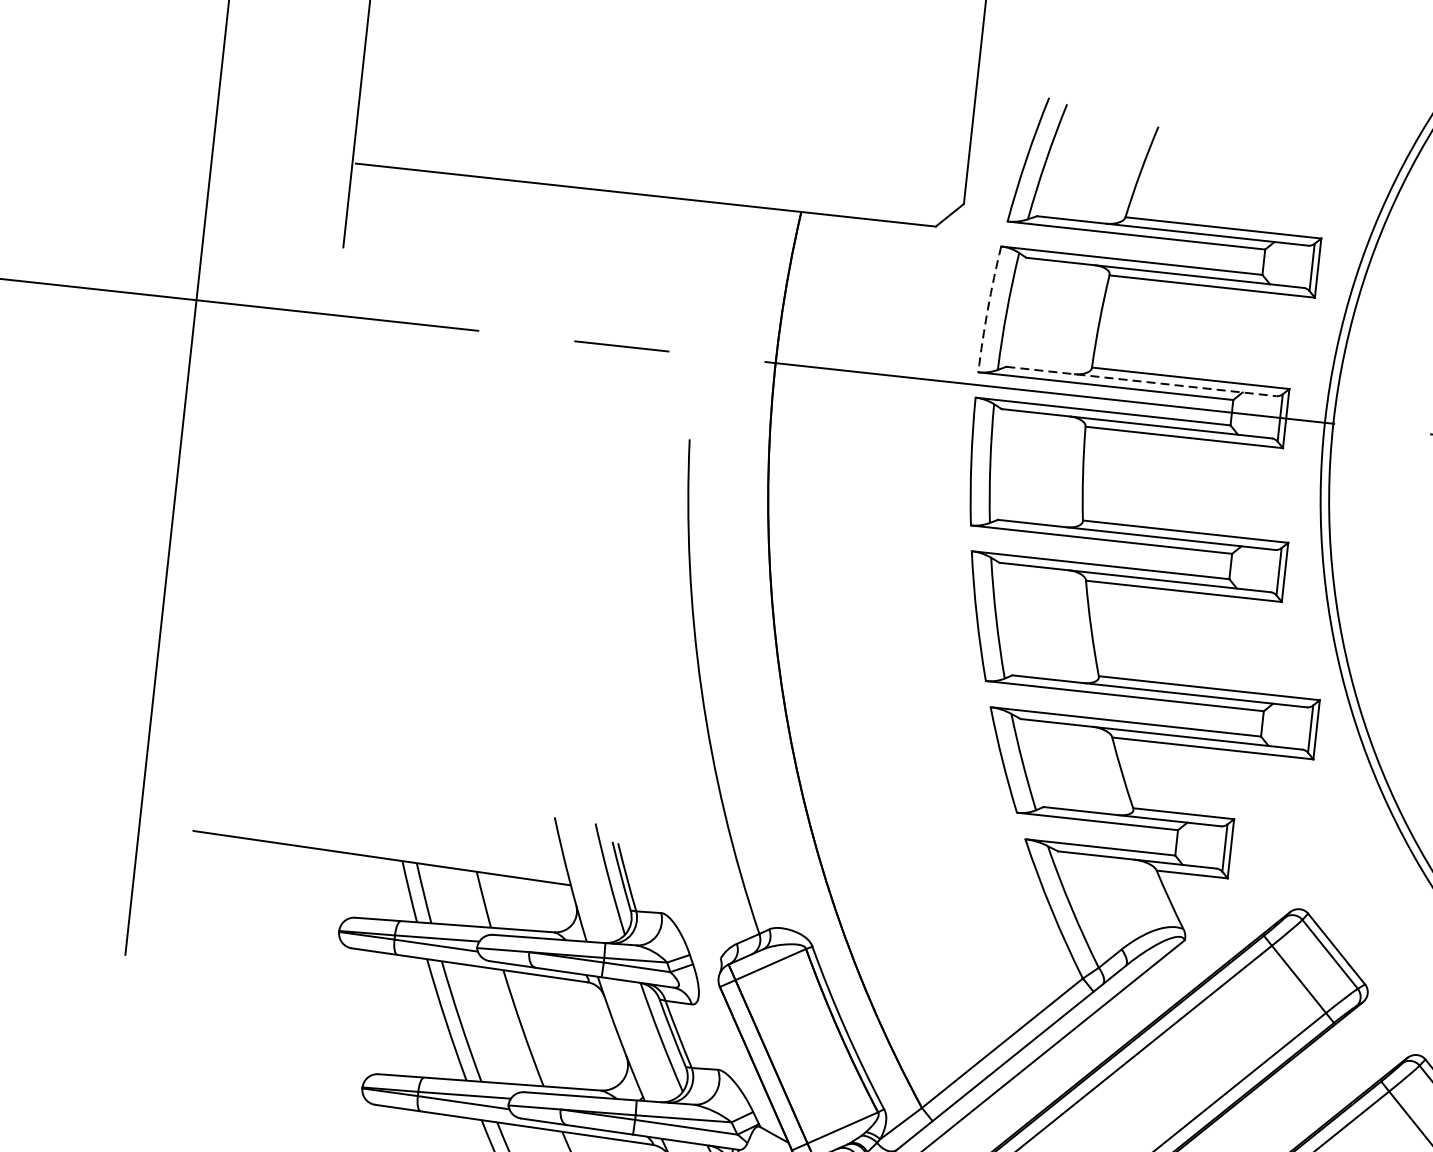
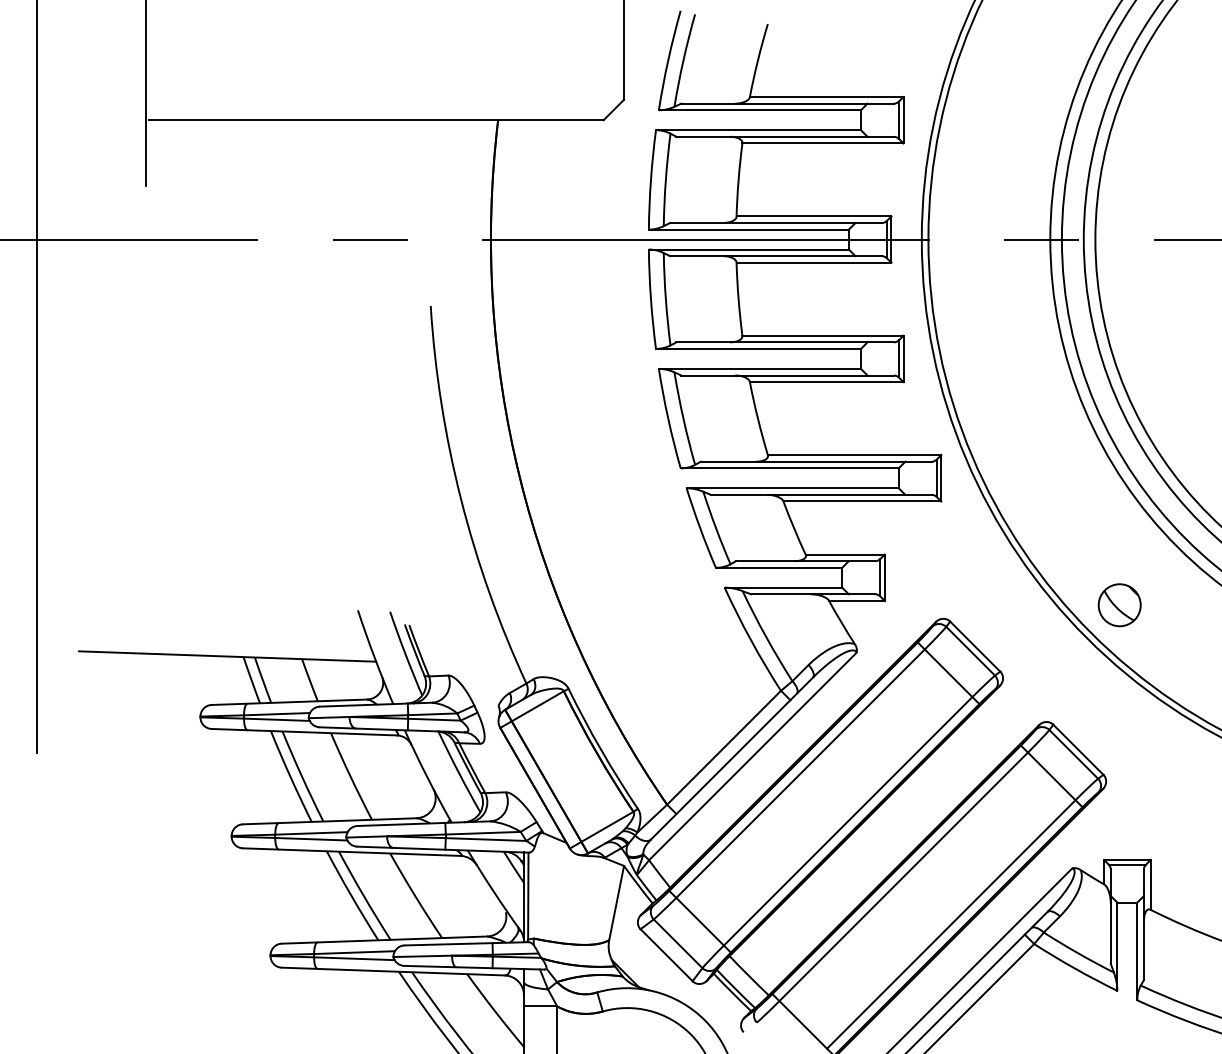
arc: (987, 308) -> (650, 179), dashed -> solid
line: (1141, 382) -> (776, 223), dashed -> solid

